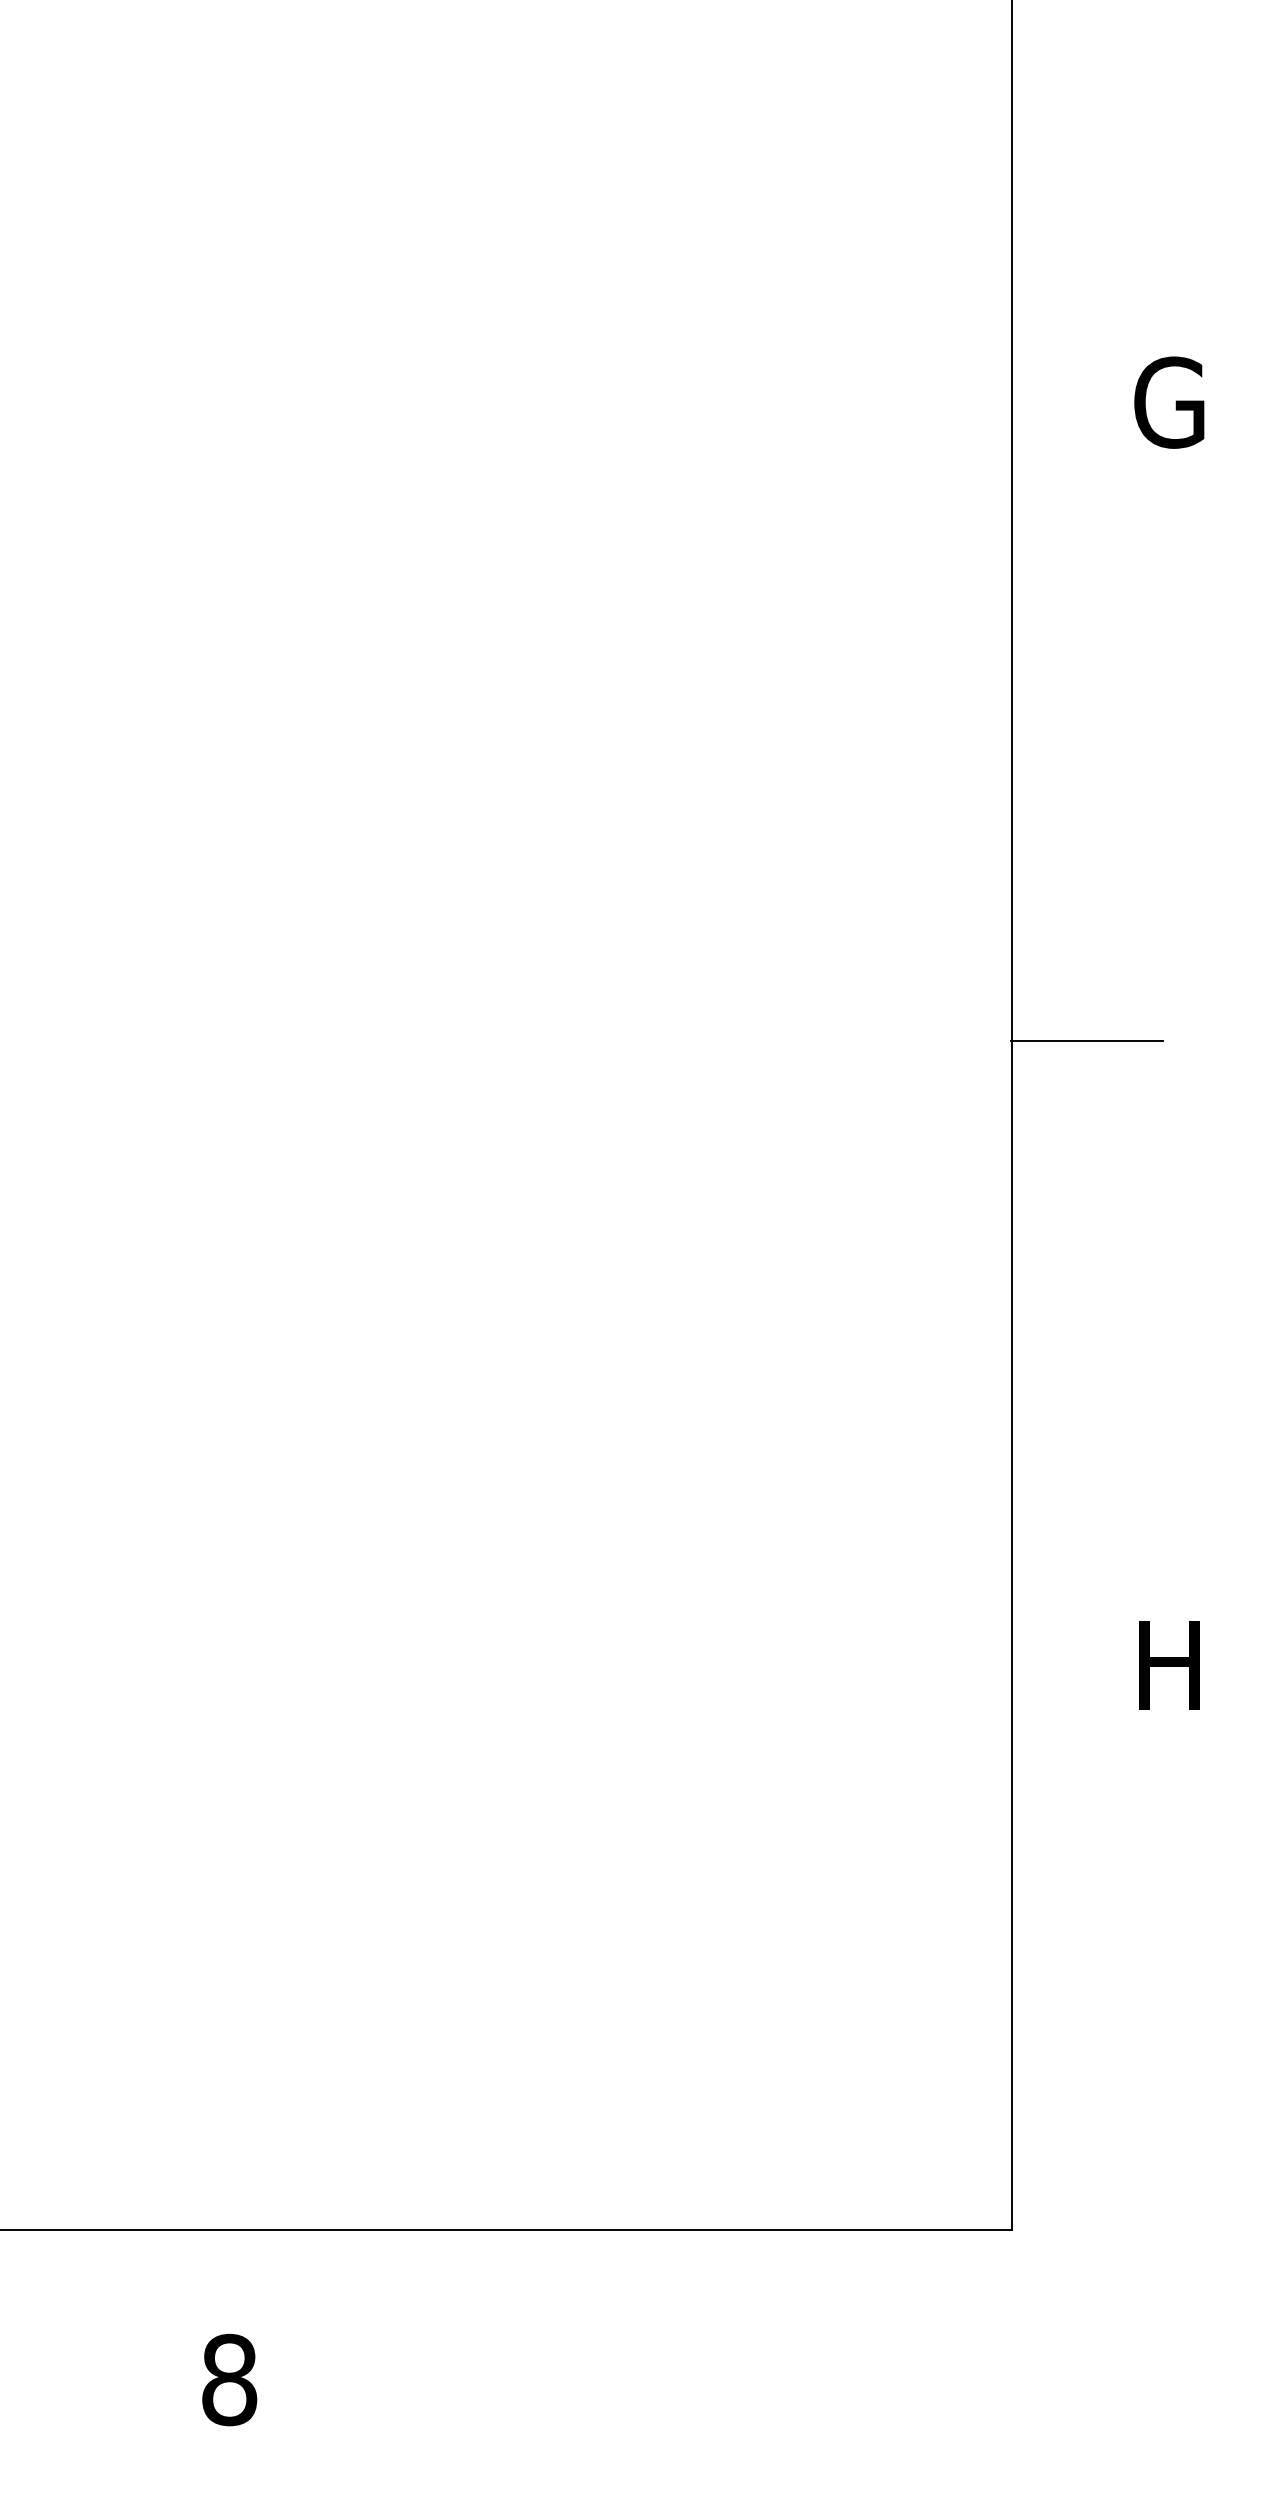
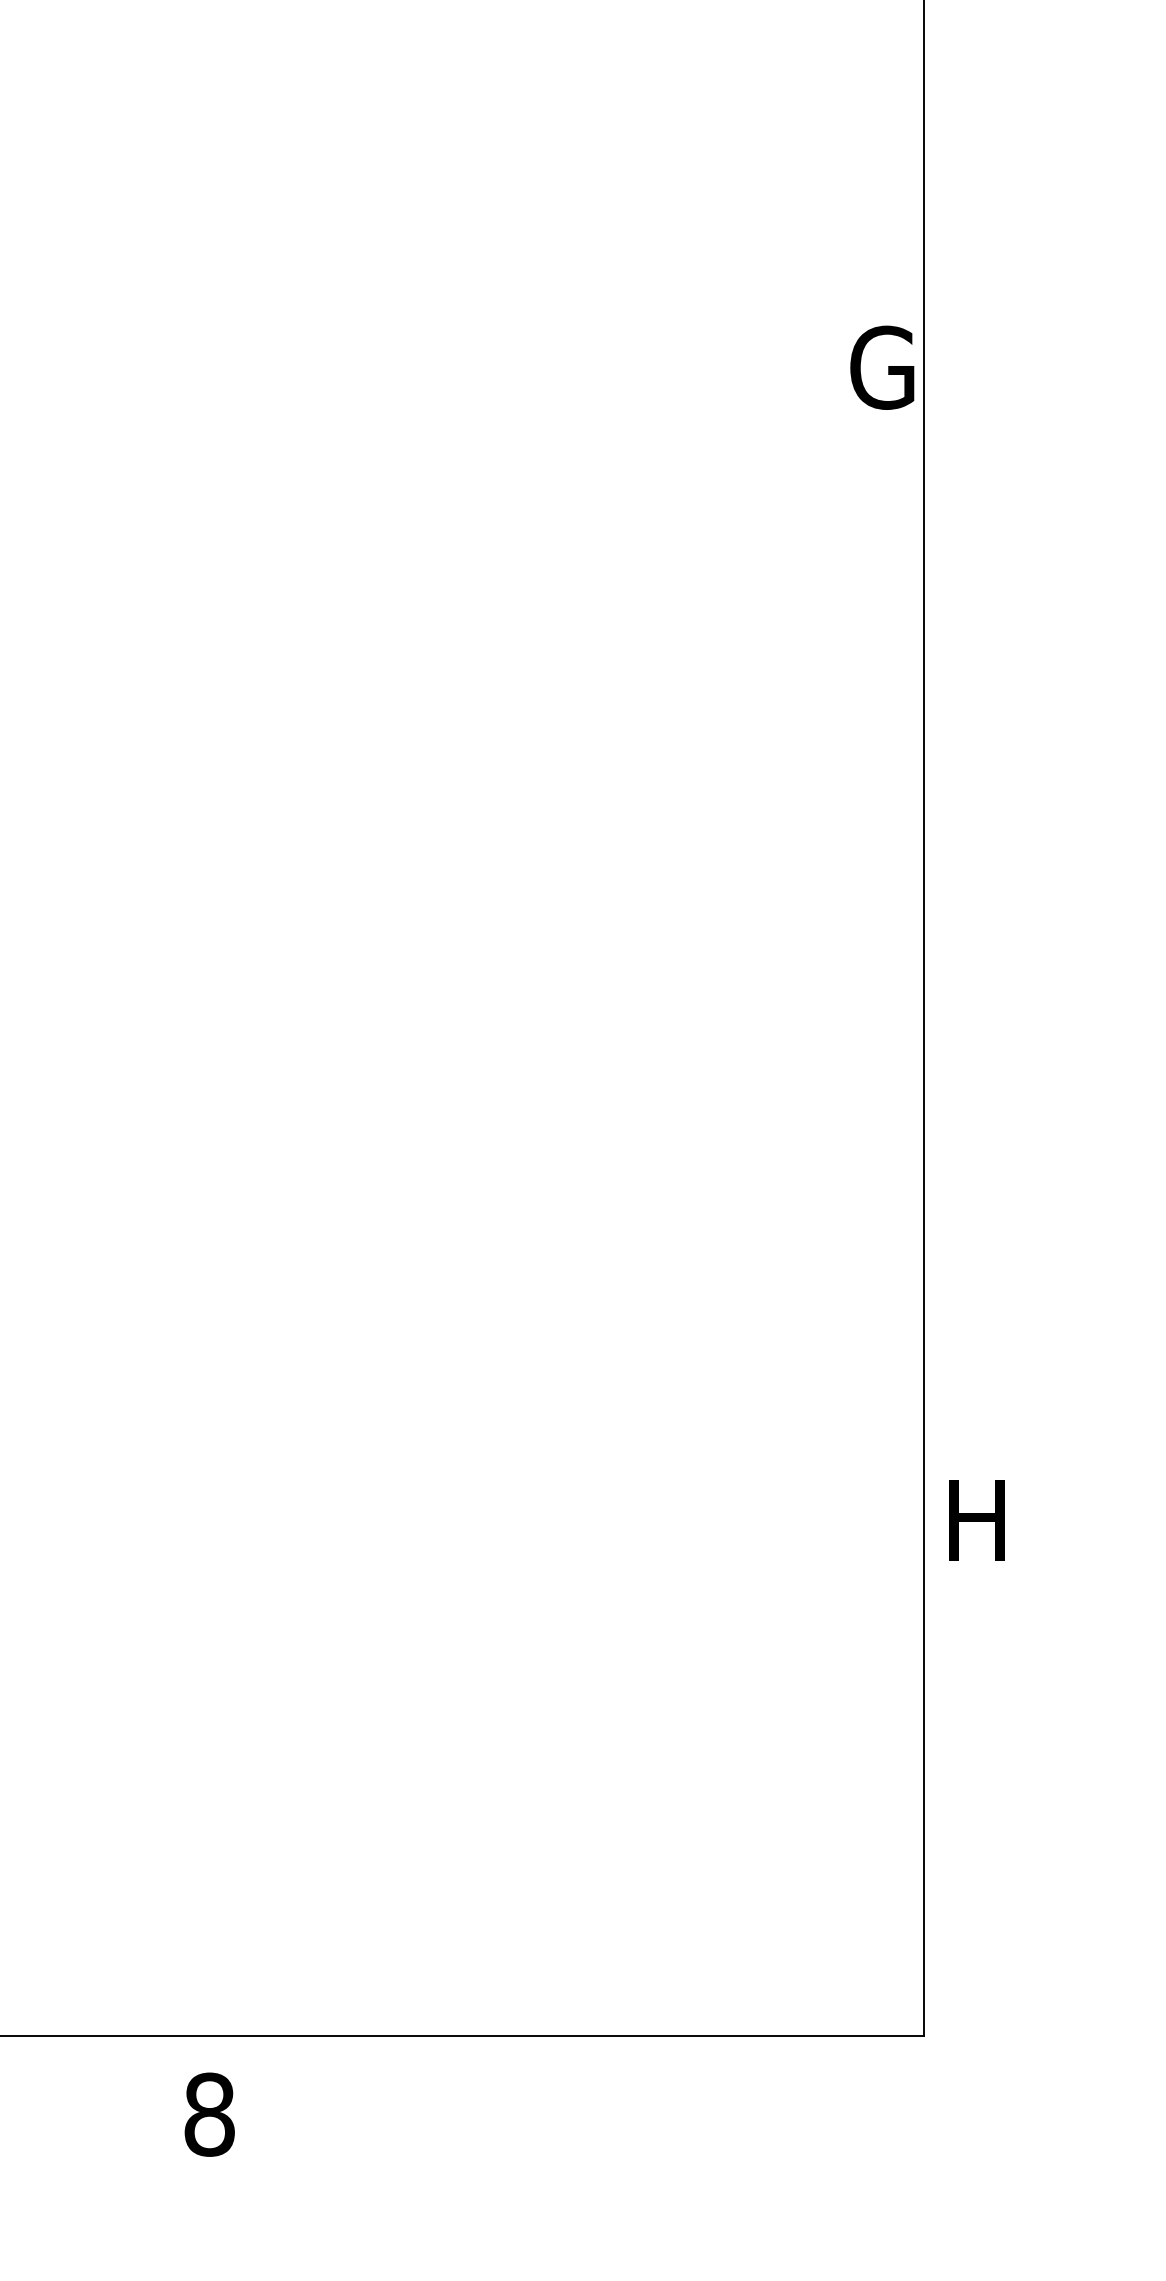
text: (1169, 402) -> (882, 367), moved
line: (1086, 1041) -> (992, 951), removed
text: (1169, 1665) -> (977, 1520), moved
text: (229, 2379) -> (209, 2114), moved

